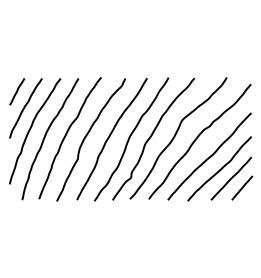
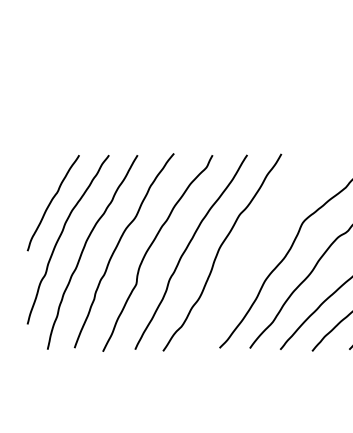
line: (17, 91) -> (39, 176), removed
curve: (151, 137) -> (254, 249), removed

